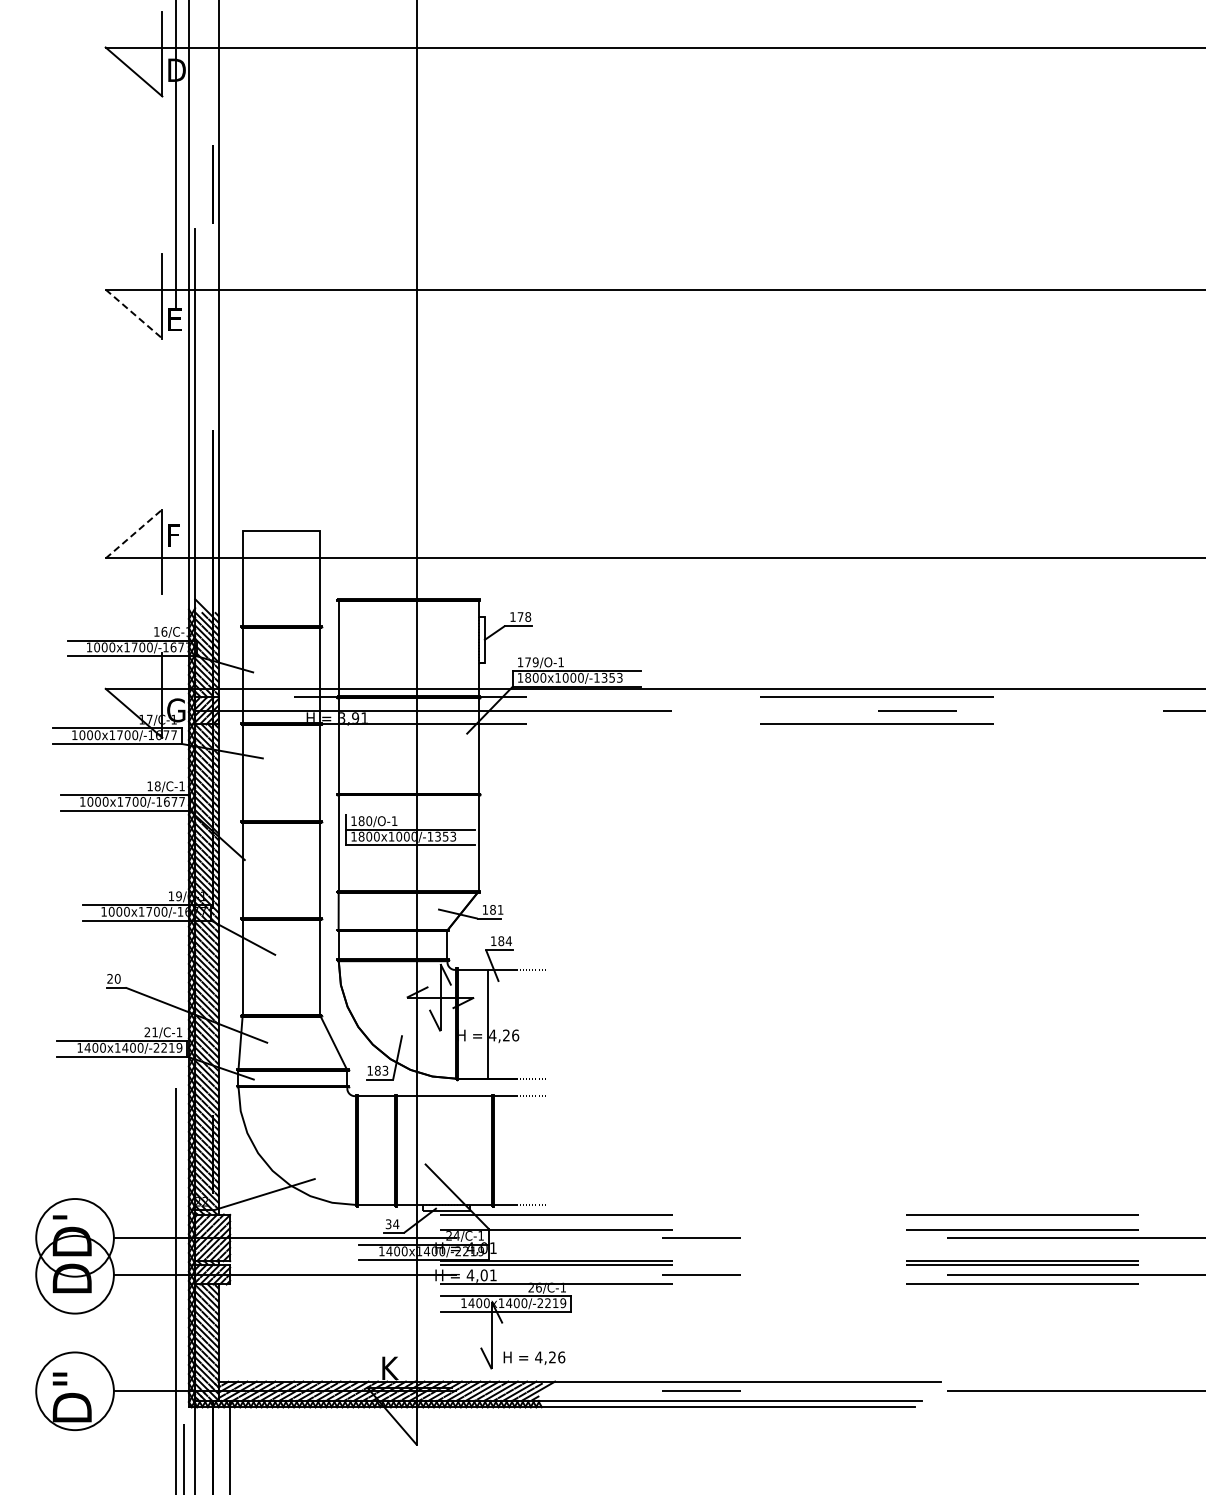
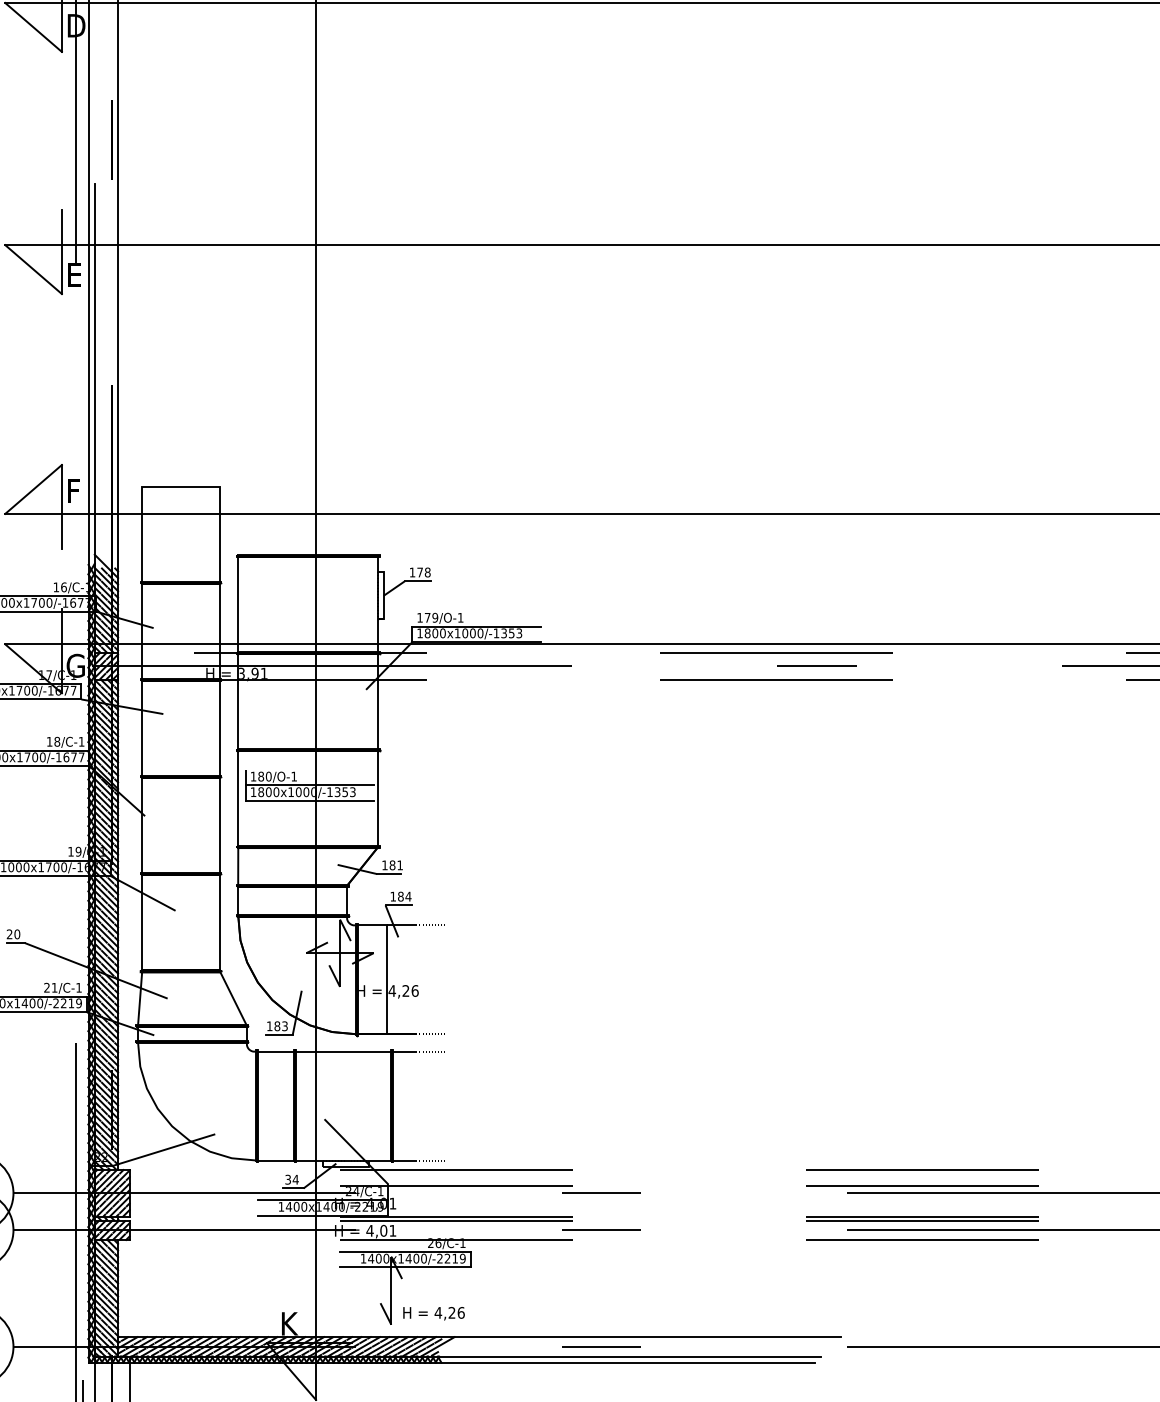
line: (134, 314) -> (34, 269), dashed -> solid
line: (134, 533) -> (34, 488), dashed -> solid

